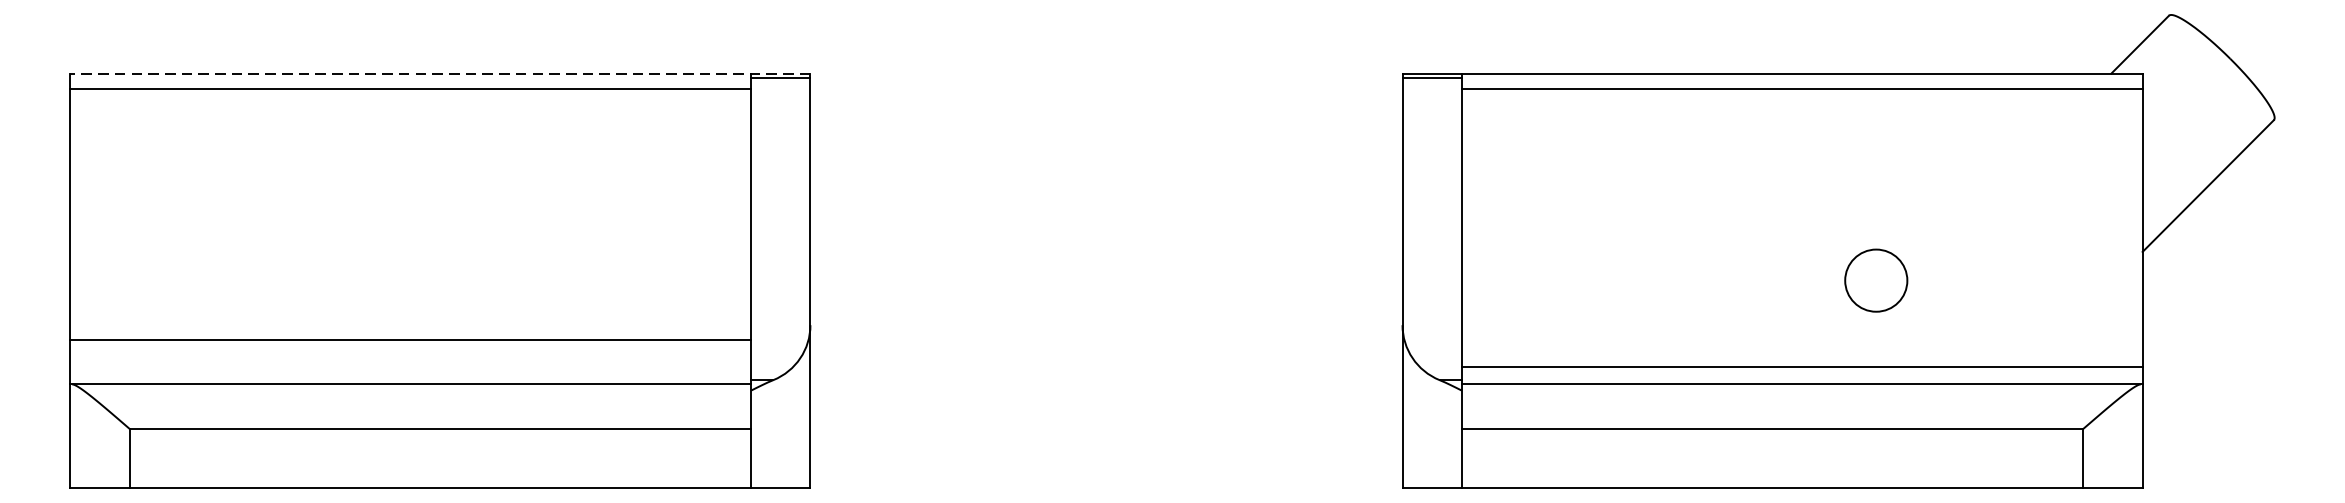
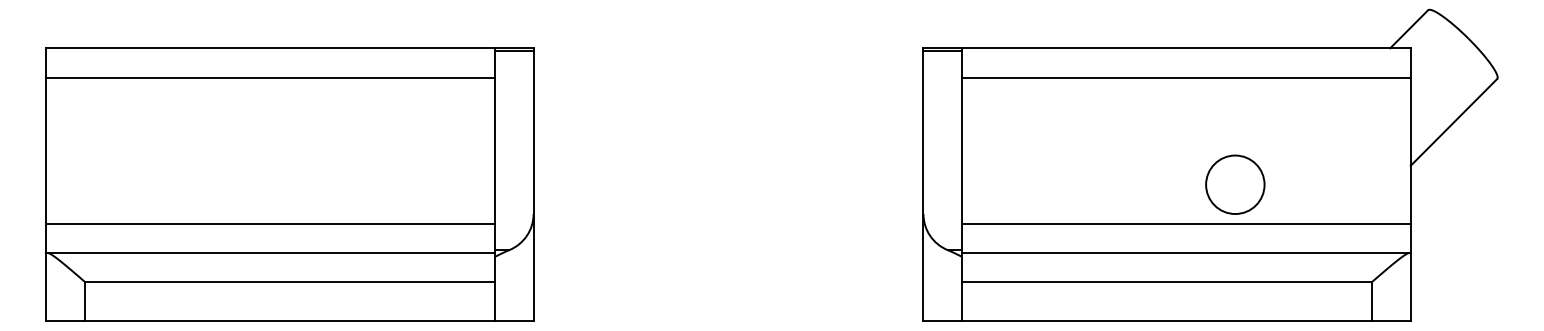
line: (439, 73) -> (289, 48), dashed -> solid
line: (410, 88) -> (270, 77), moved
line: (1802, 88) -> (1186, 77), moved
circle: (1876, 280) -> (1235, 184), size x1.43
line: (1802, 366) -> (1186, 223), moved

